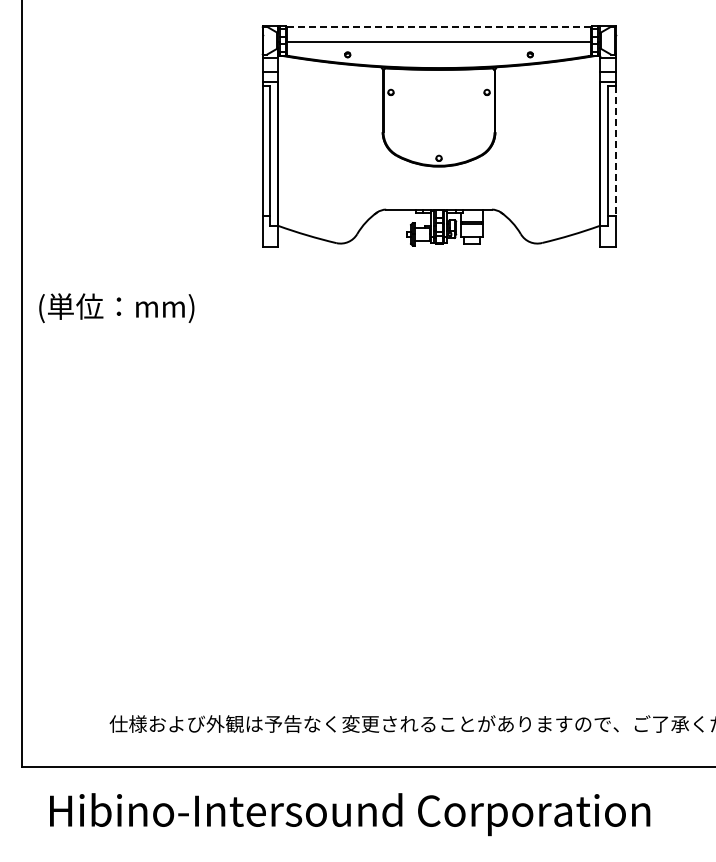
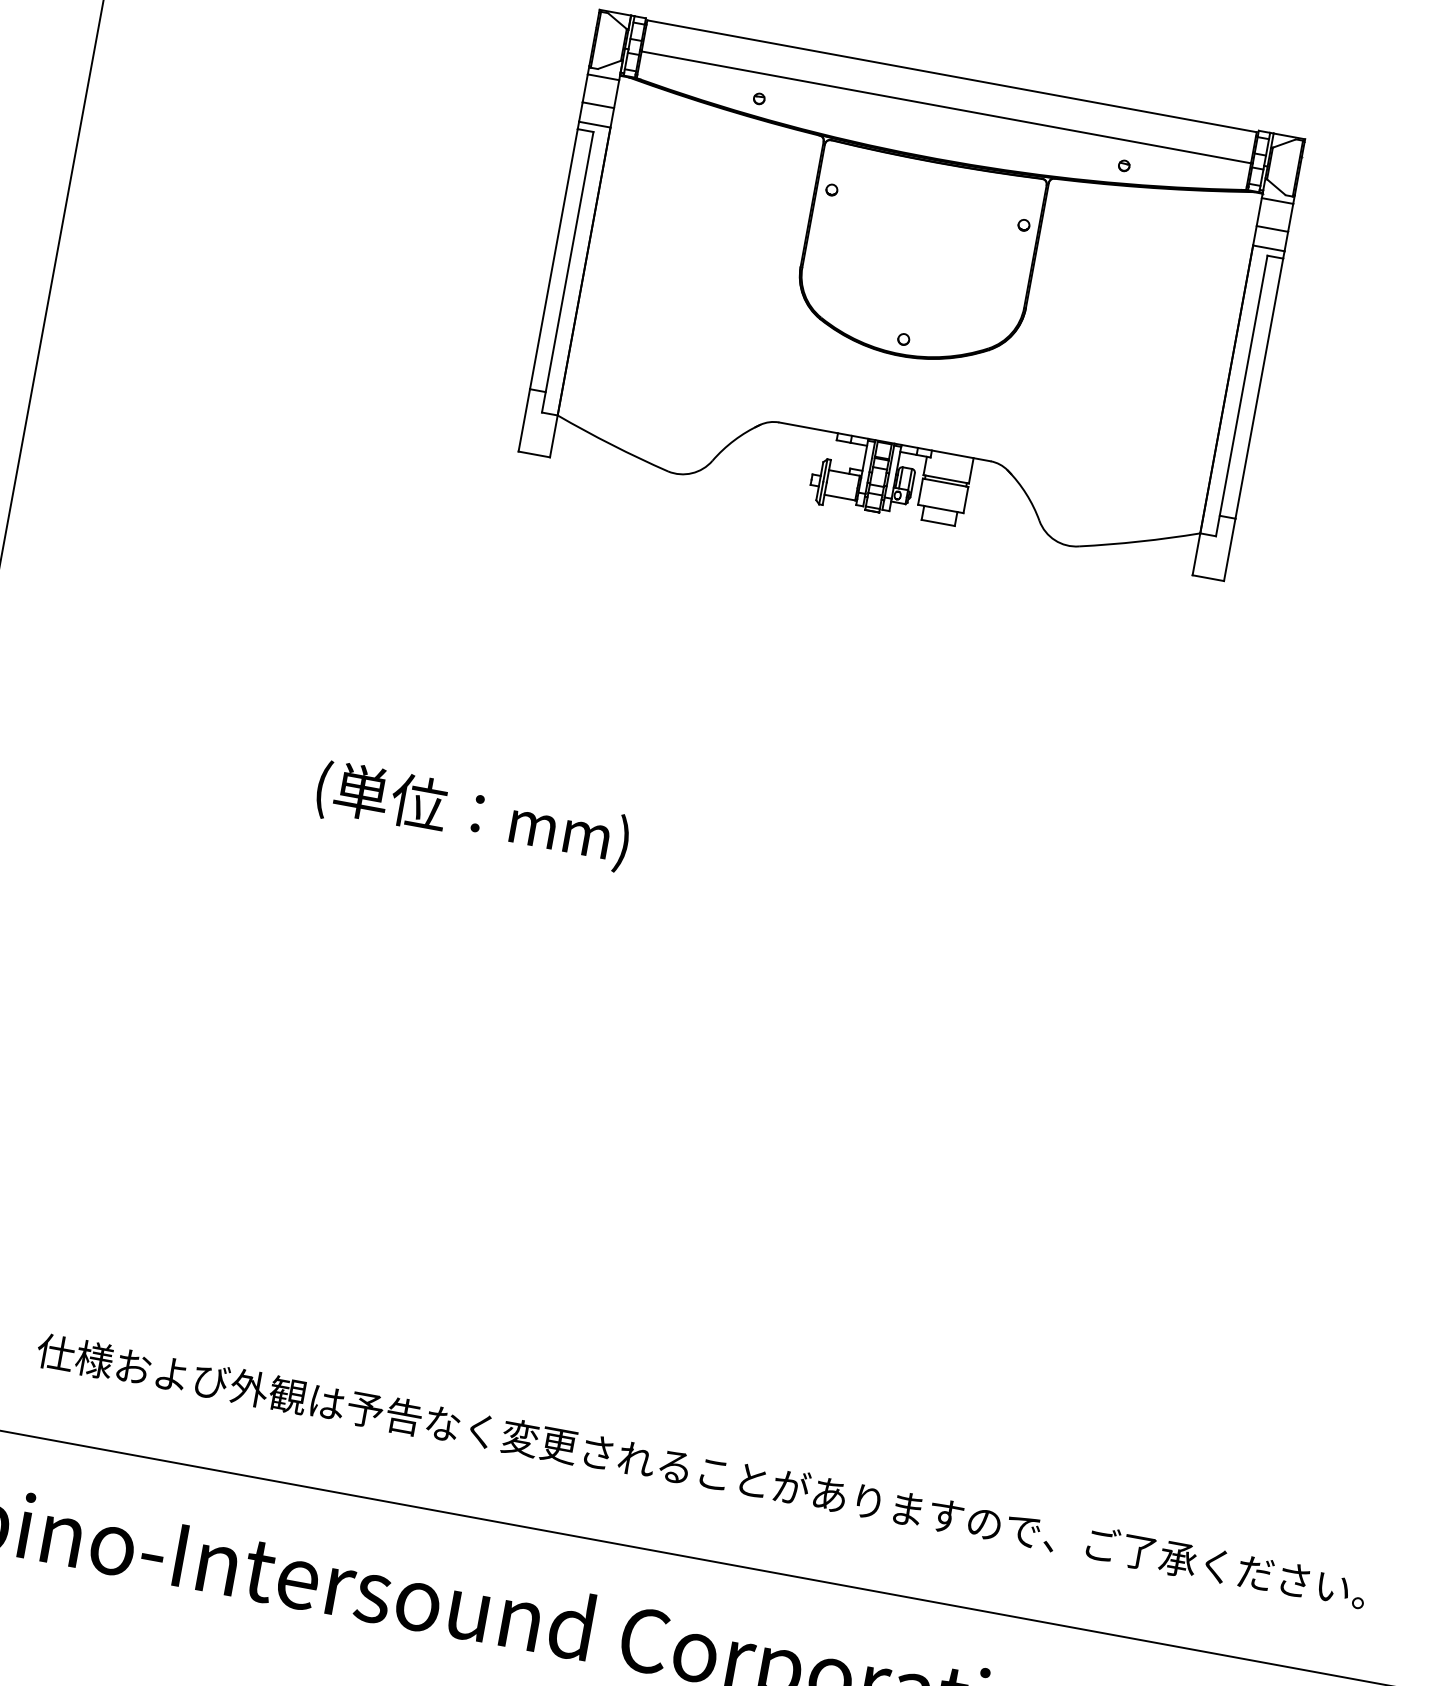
line: (439, 26) -> (953, 75), dashed -> solid
line: (615, 151) -> (1259, 390), dashed -> solid
text: (116, 307) -> (472, 814), moved

